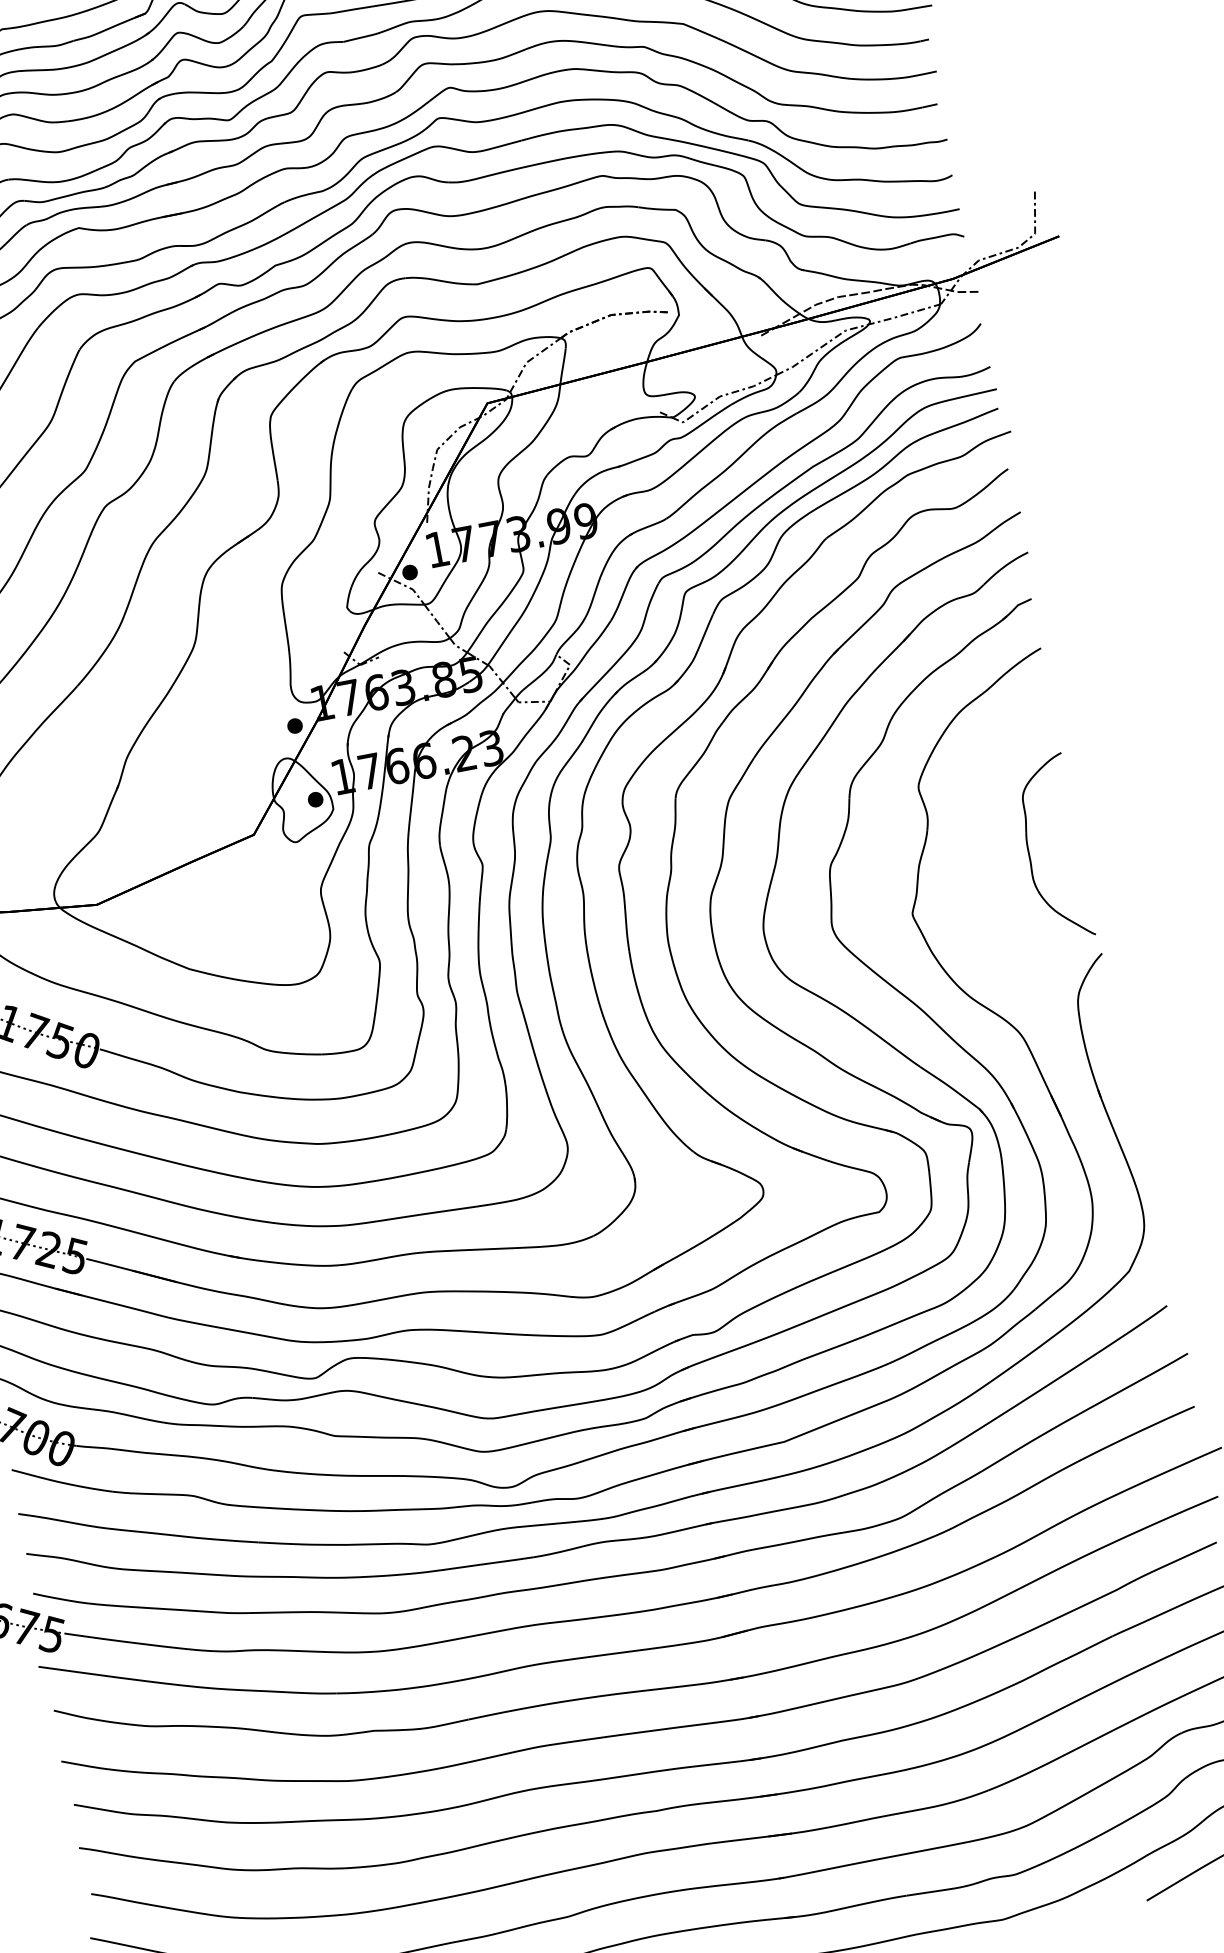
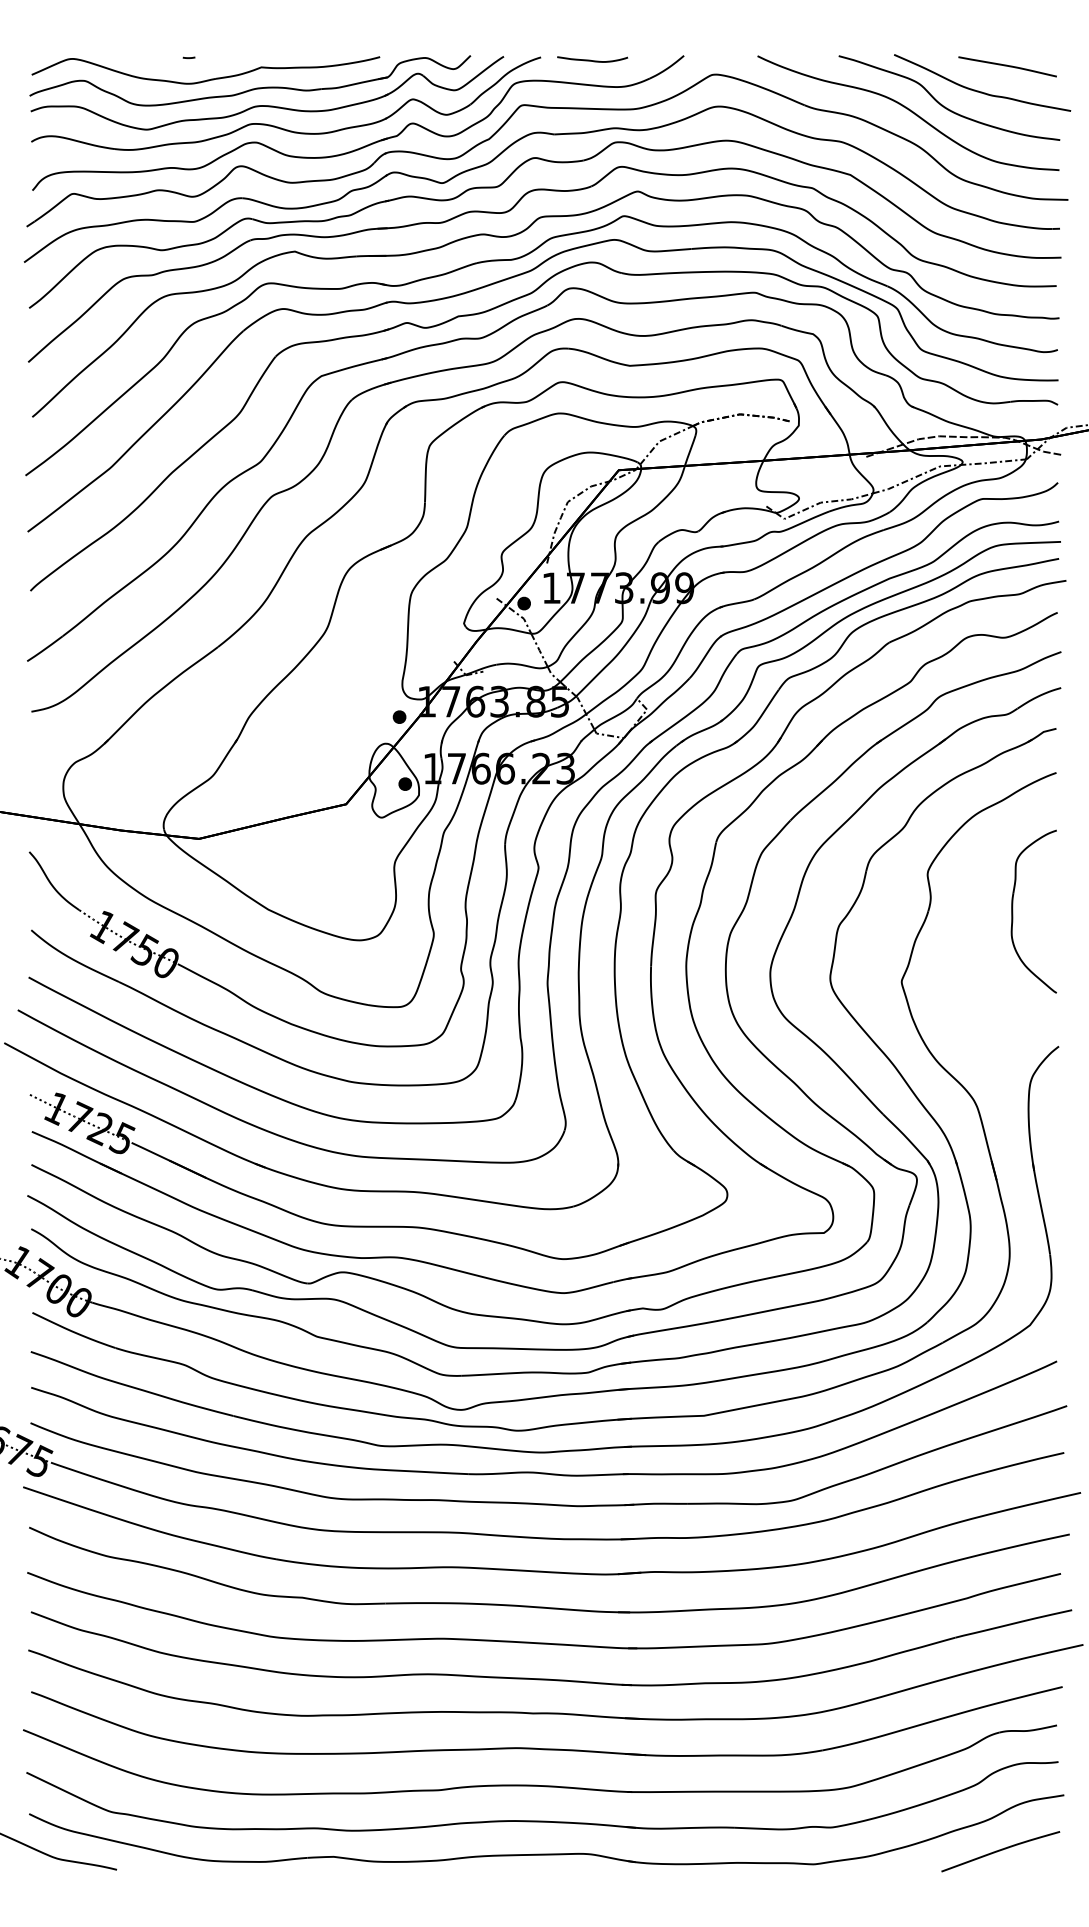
part: (1030, 852) -> (1013, 911), moved

